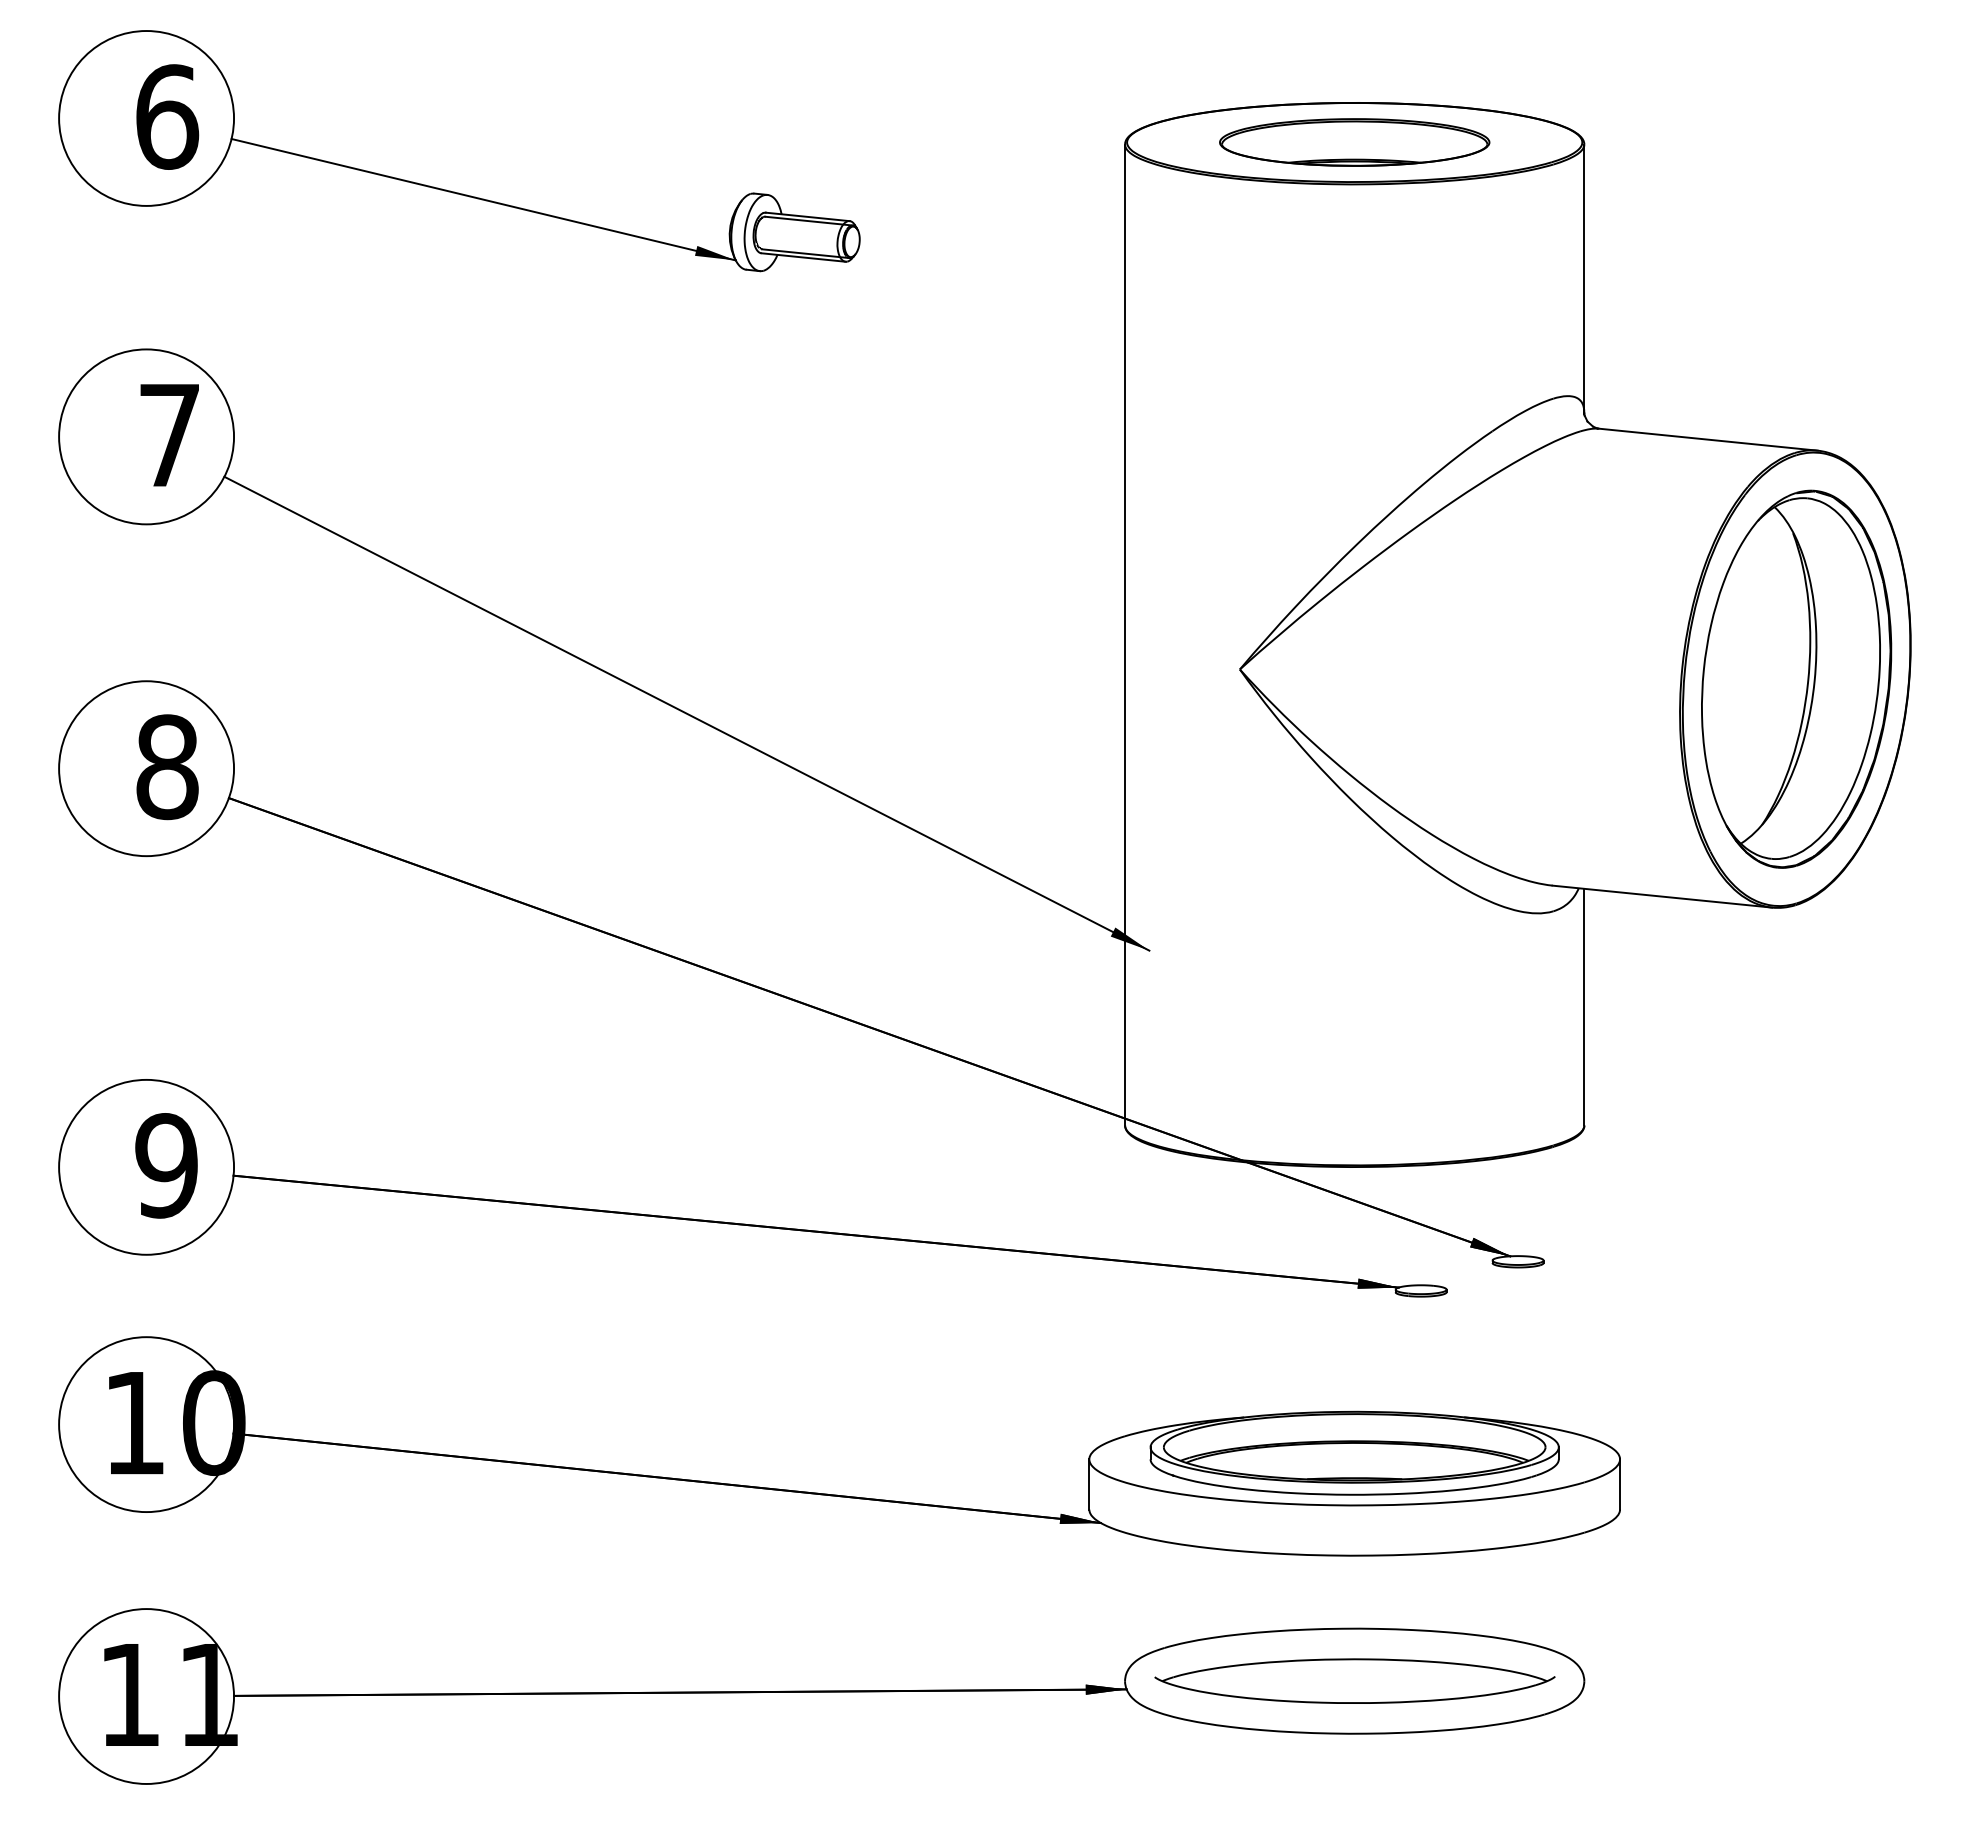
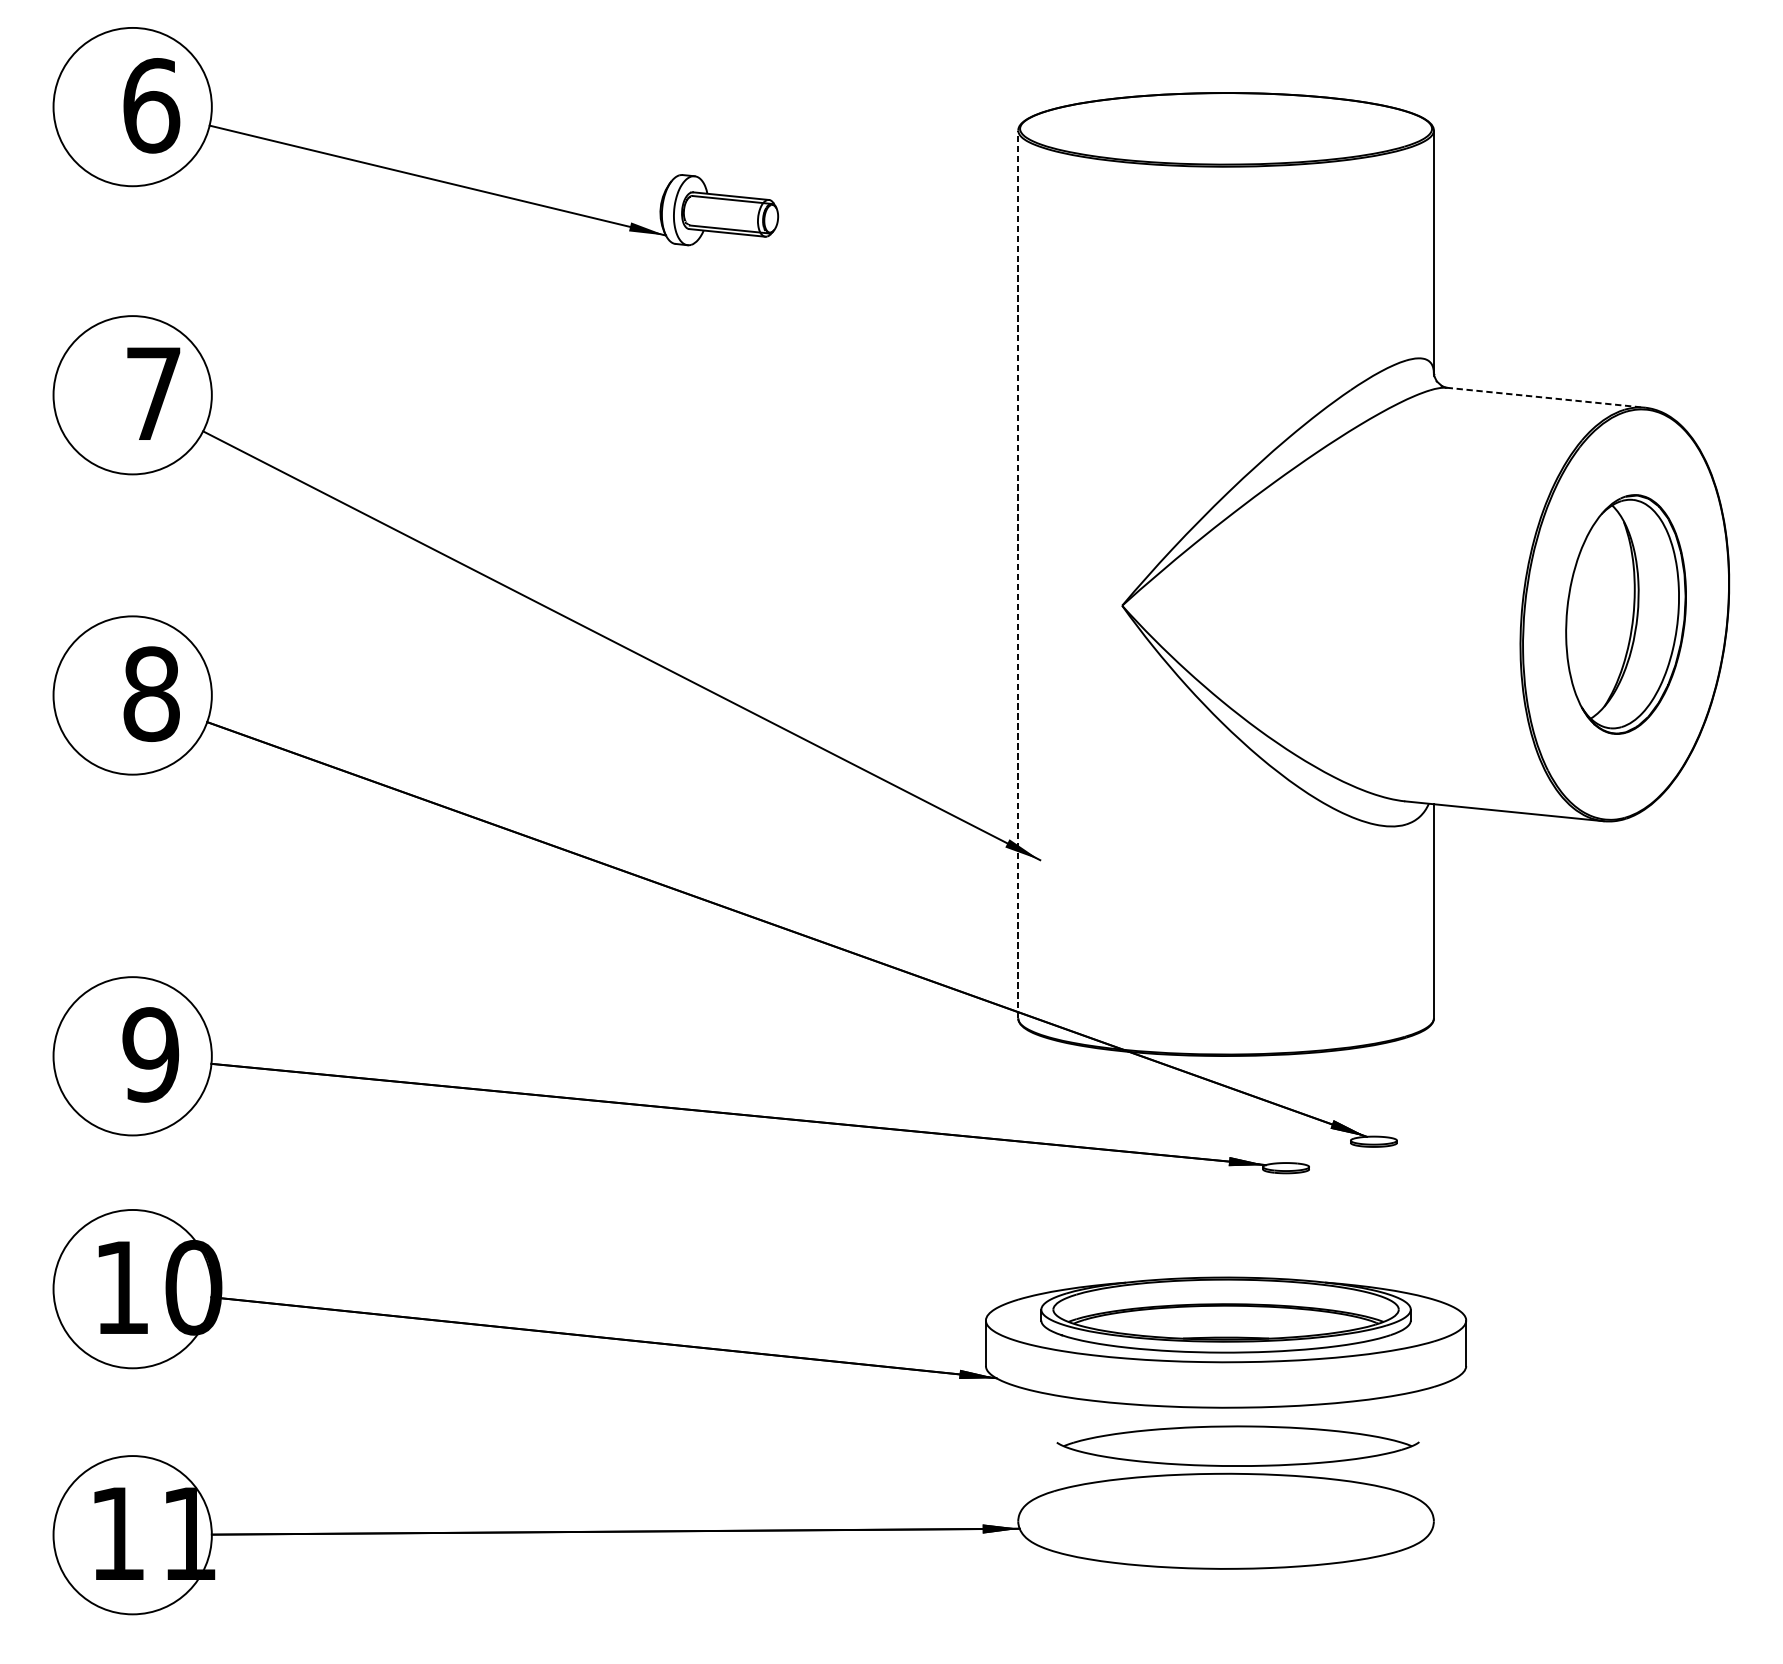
part: (1354, 142) -> (1225, 128), removed
line: (1708, 439) -> (1546, 397), solid -> dashed
line: (1125, 634) -> (1018, 574), solid -> dashed
part: (1796, 678) -> (1625, 613), size x0.7
part: (1354, 1680) -> (1237, 1445), moved

